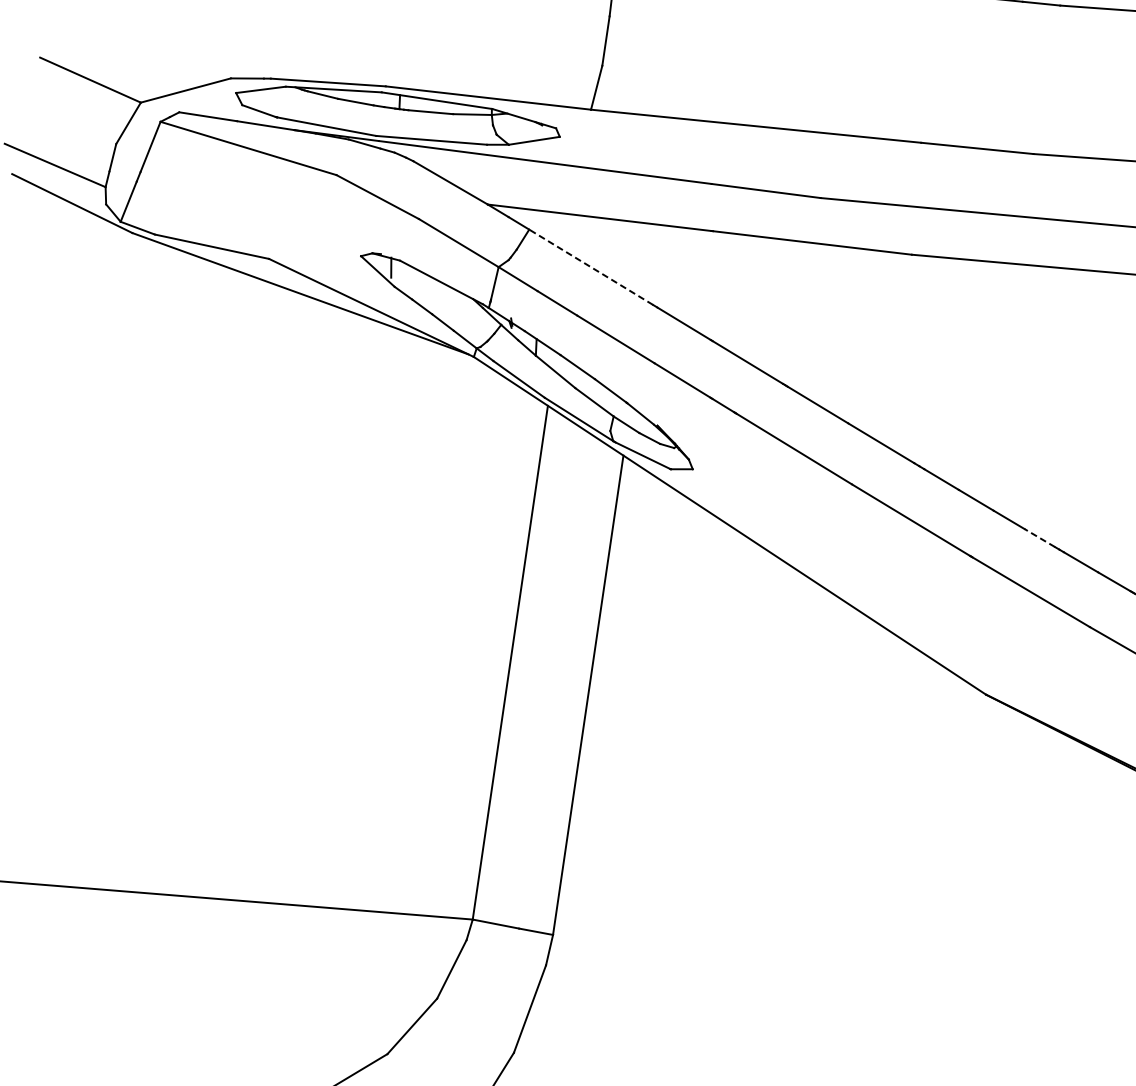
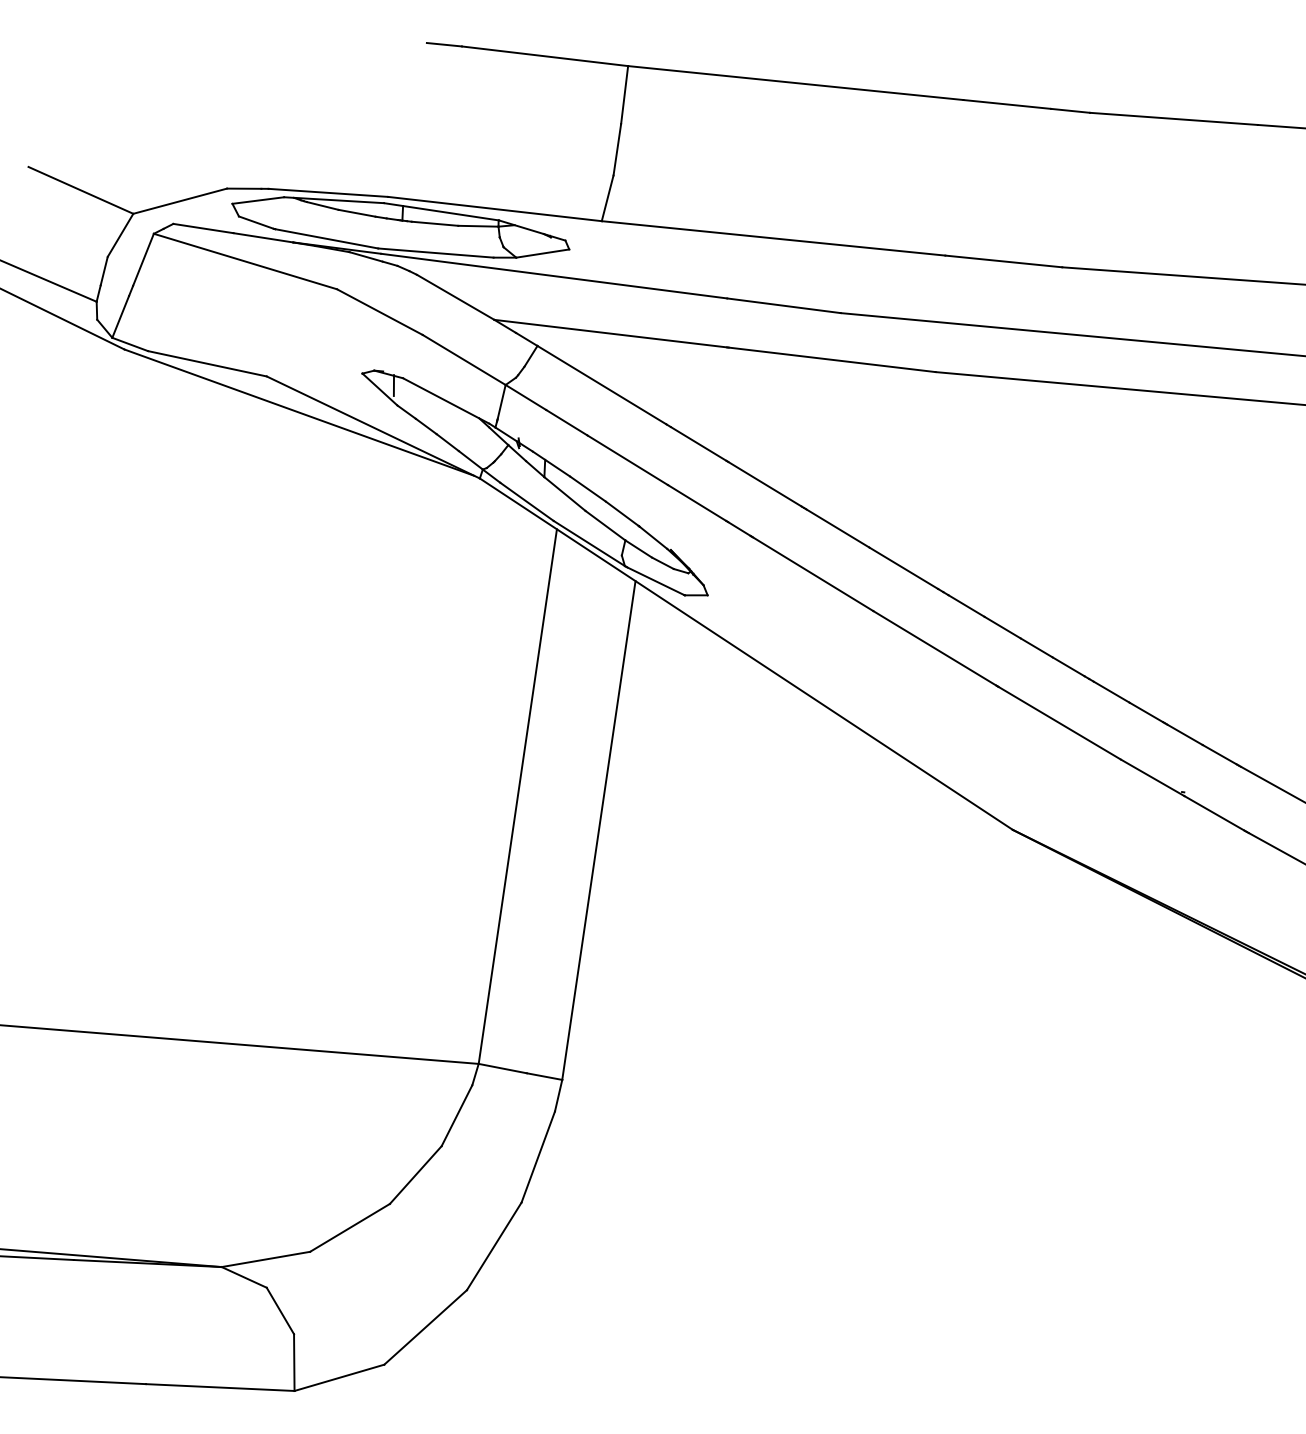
line: (590, 266) -> (601, 384), dashed -> solid
line: (1039, 537) -> (1068, 666), dashed -> solid

